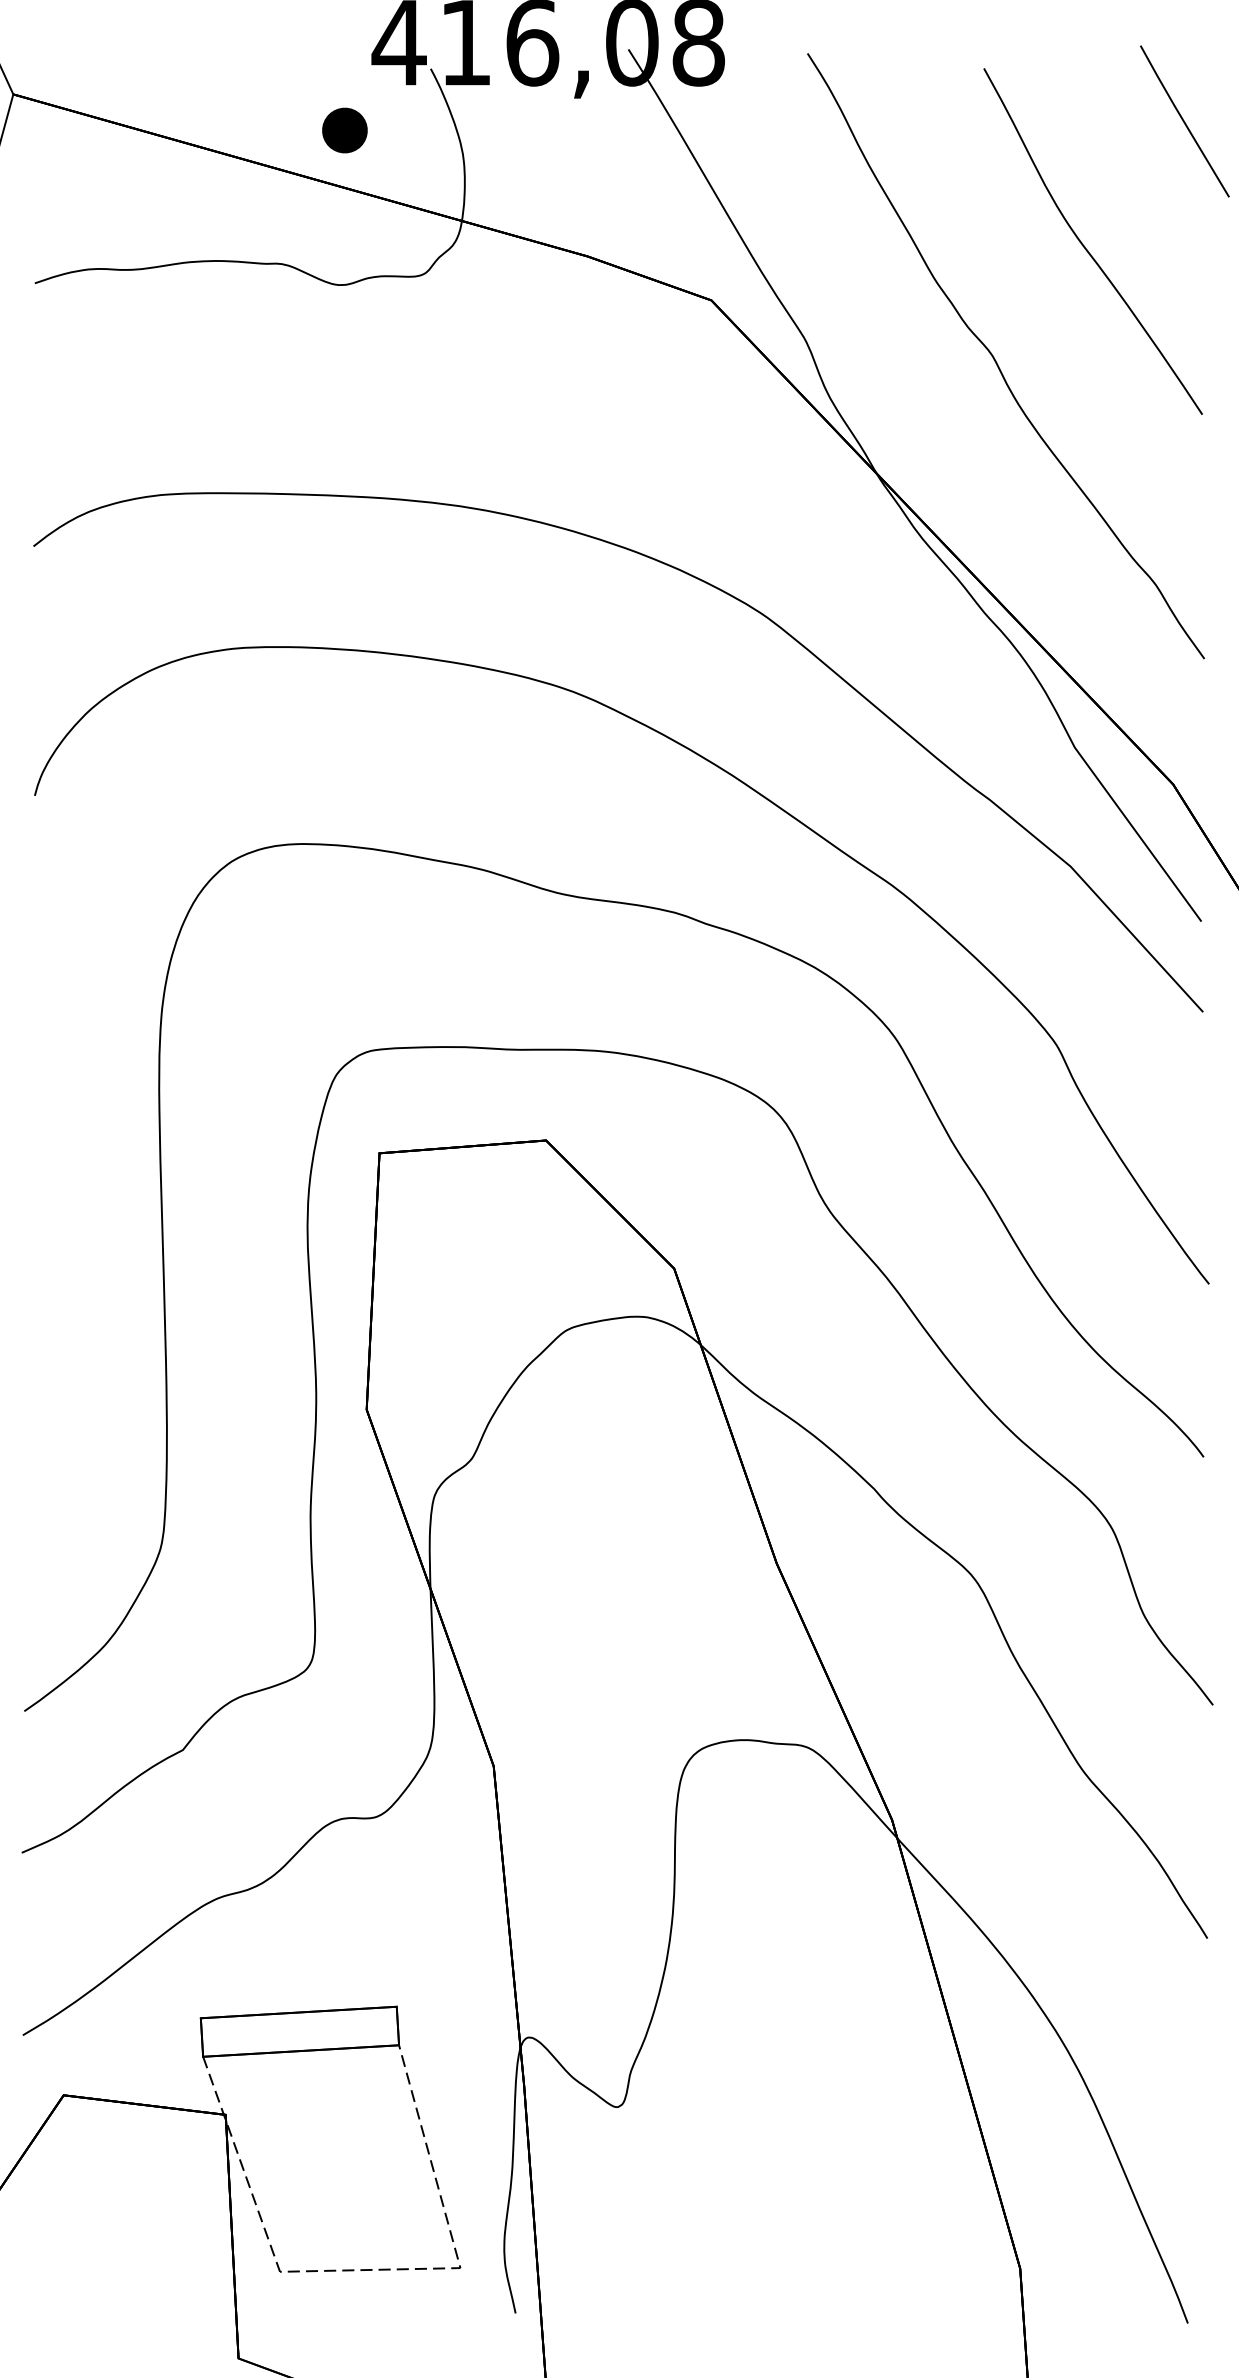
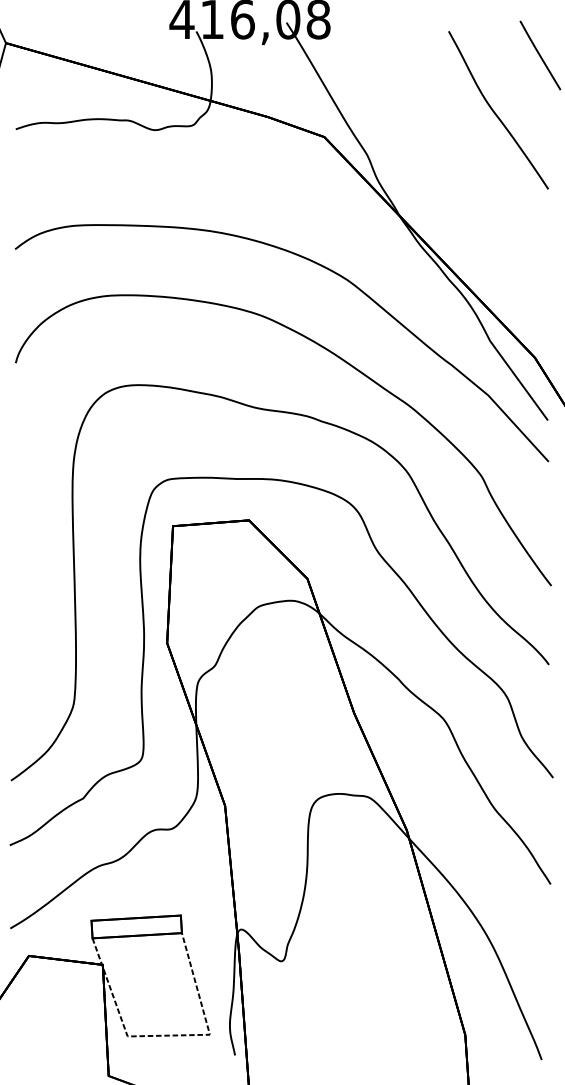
part: (343, 130) -> (156, 59), removed
curve: (996, 358) -> (454, 163), removed

